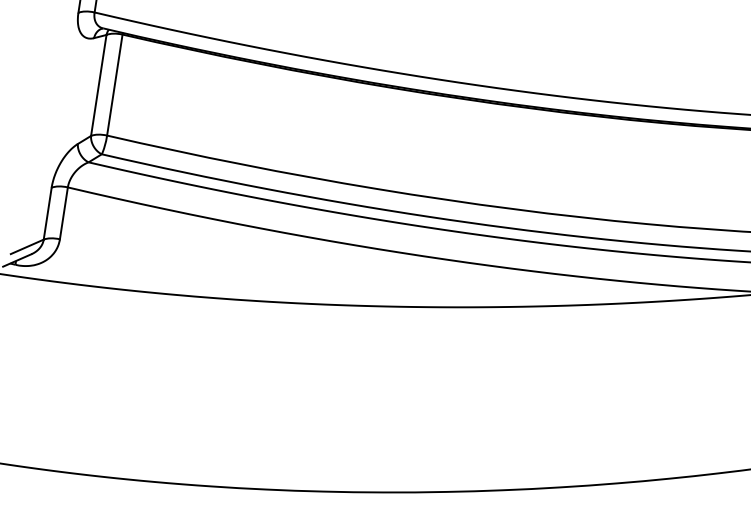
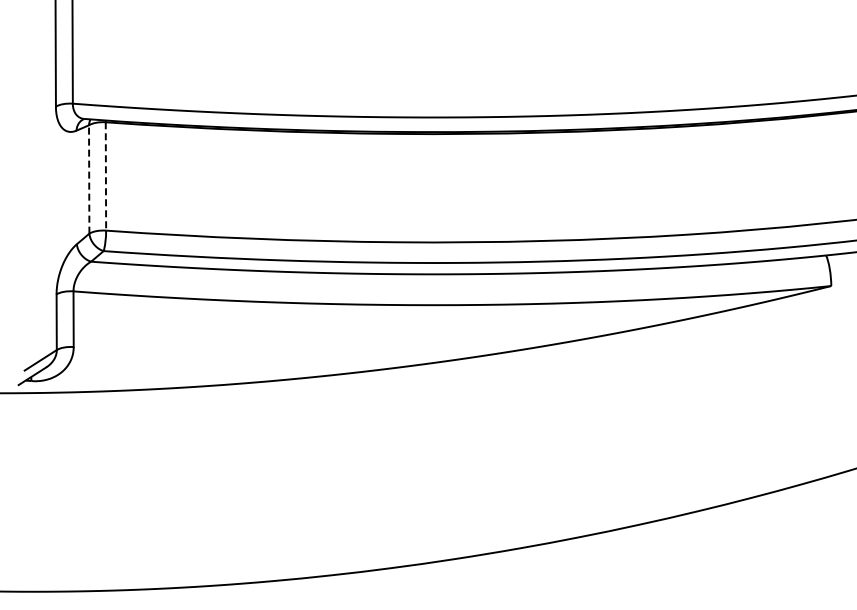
line: (99, 84) -> (89, 178), solid -> dashed
line: (114, 85) -> (105, 176), solid -> dashed

